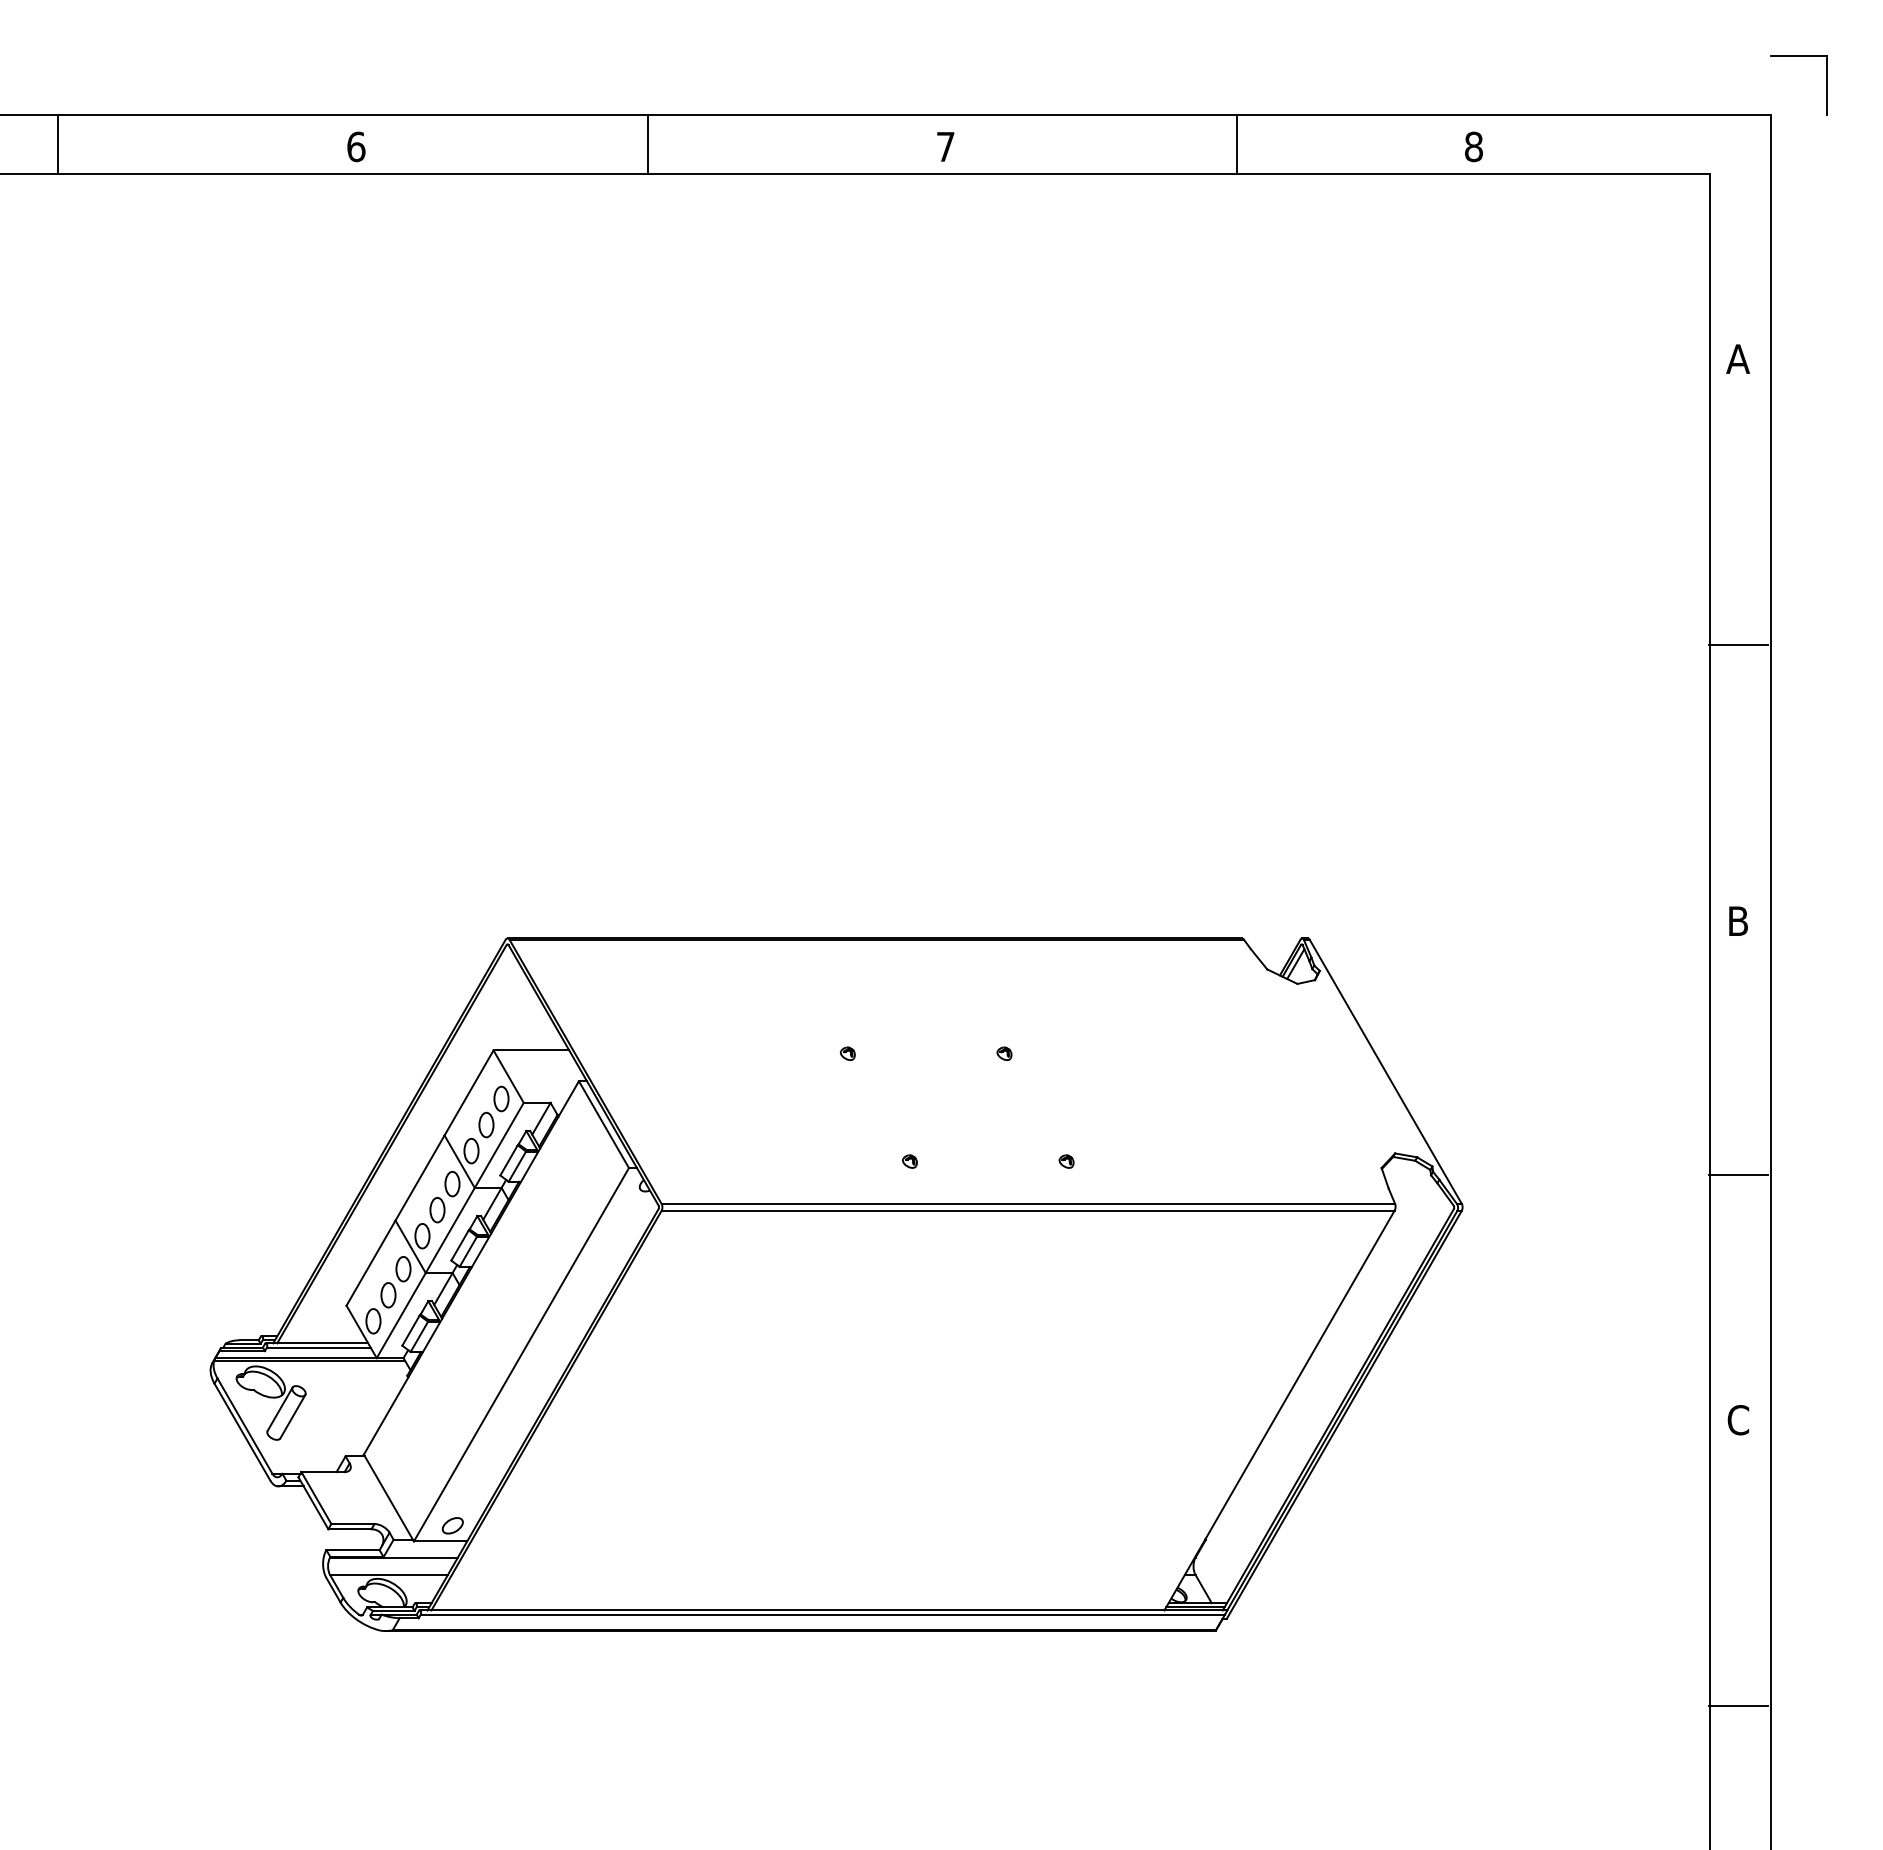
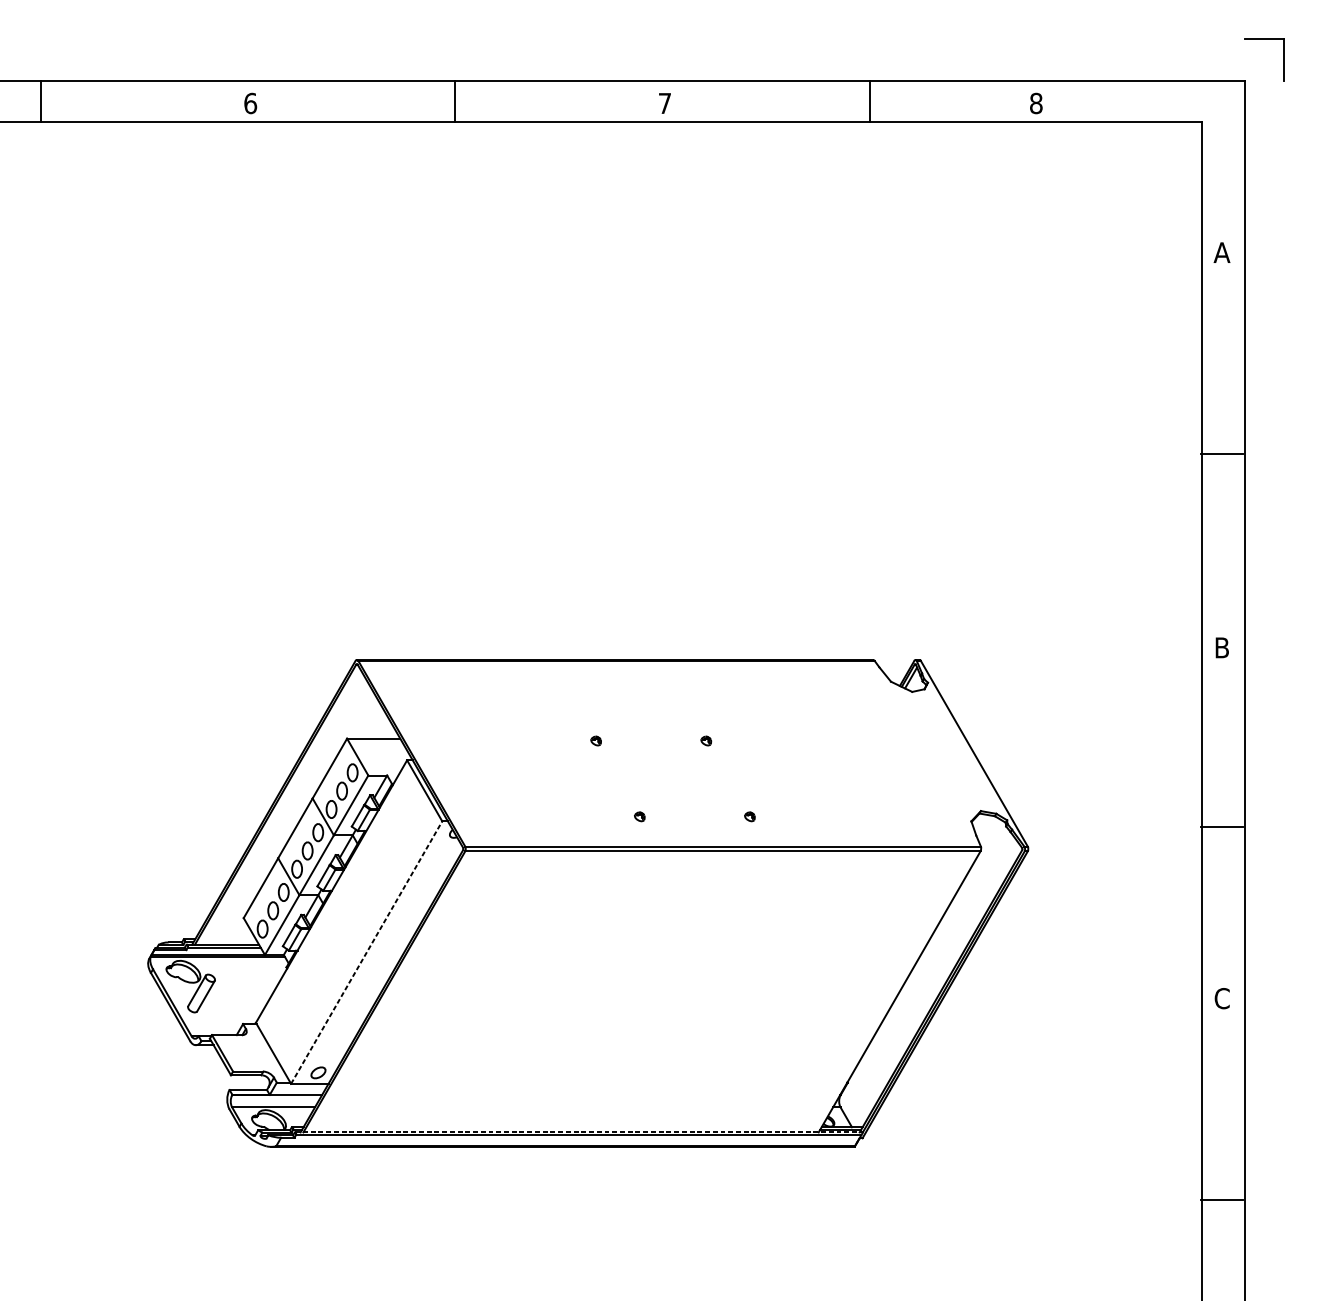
line: (521, 1354) -> (366, 952), solid -> dashed
line: (823, 1610) -> (579, 1132), solid -> dashed

